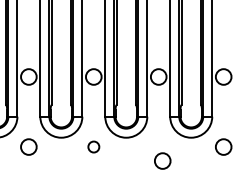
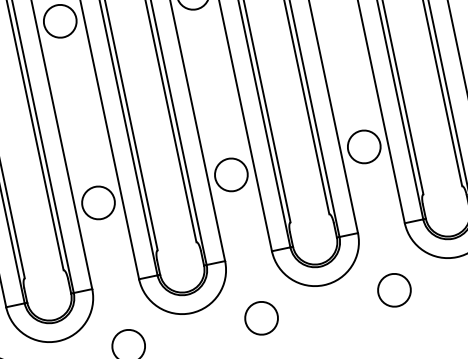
circle: (93, 146) -> (260, 317), size x1.43
circle: (162, 160) -> (393, 289), moved

